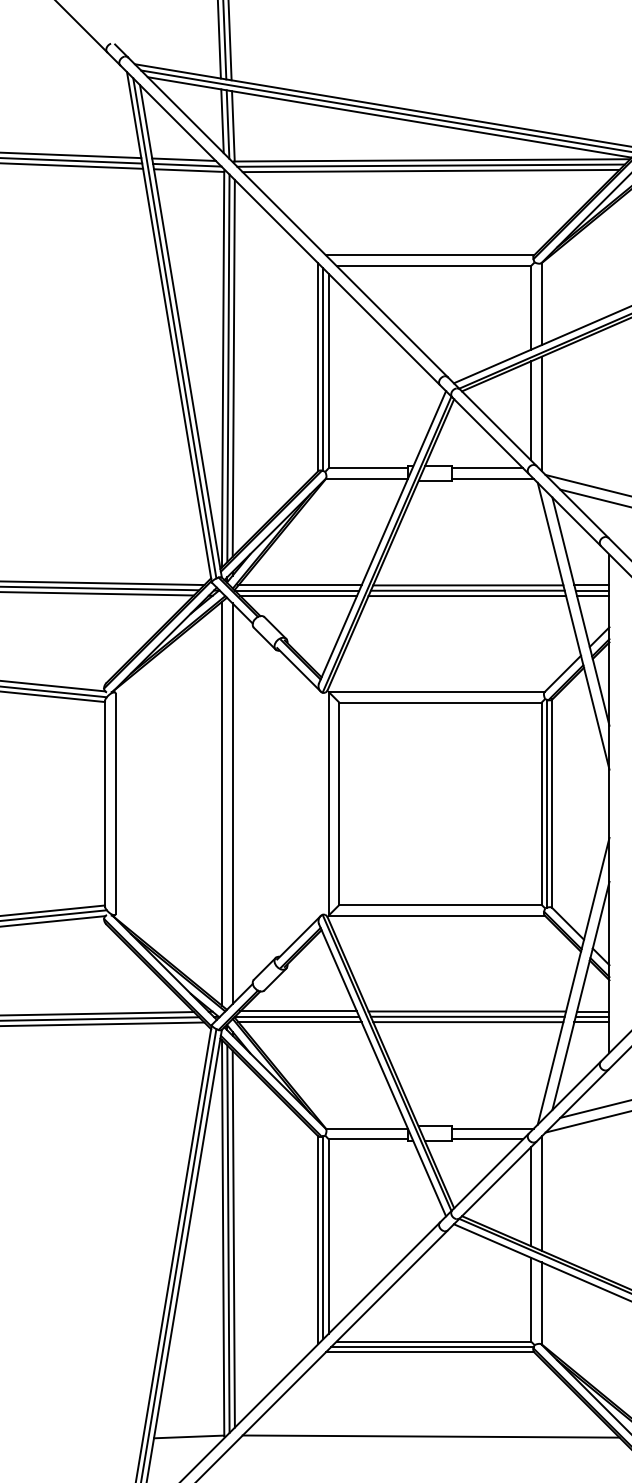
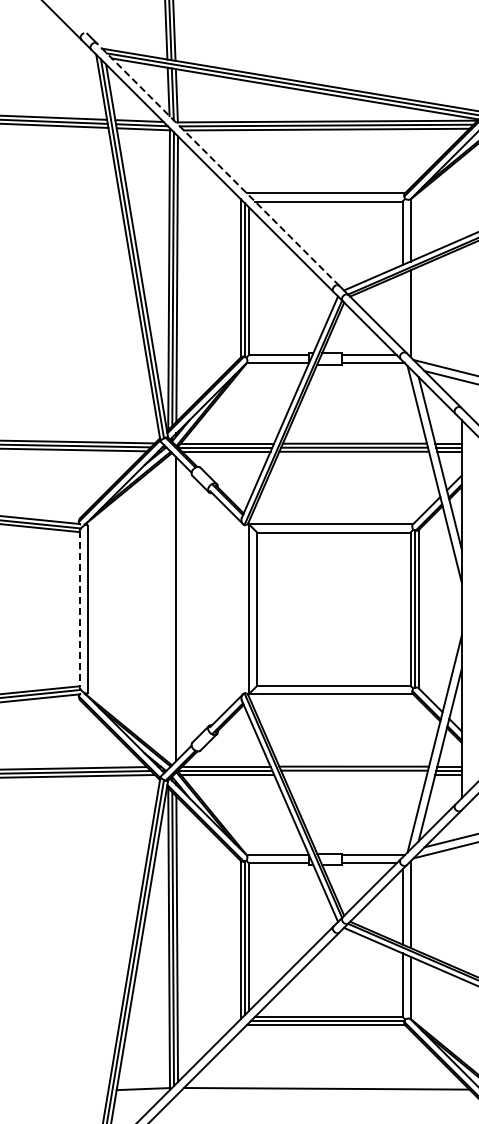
line: (286, 217) -> (217, 164), solid -> dashed
line: (531, 409) -> (402, 310), removed
line: (104, 804) -> (79, 609), solid -> dashed
line: (222, 804) -> (168, 609), removed
line: (467, 1021) -> (354, 774), removed

